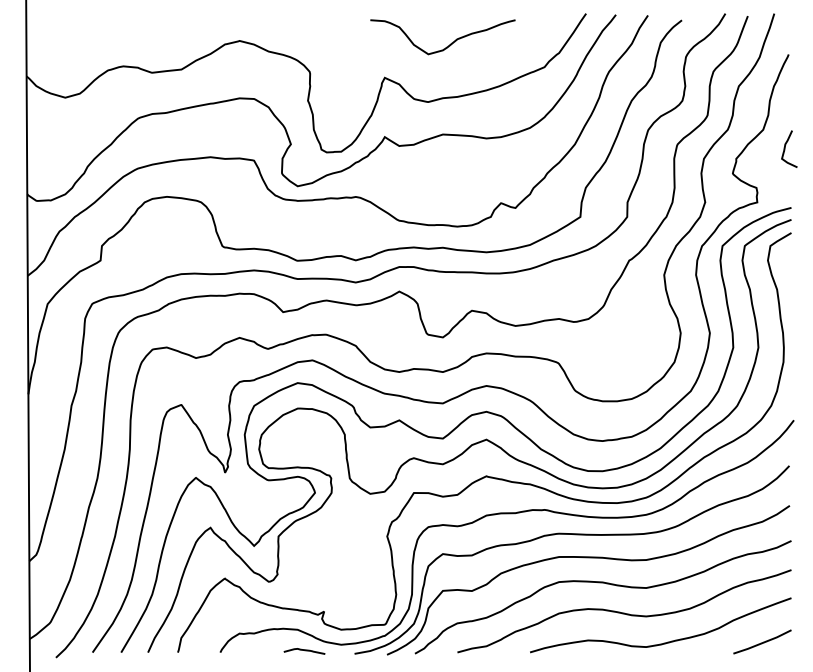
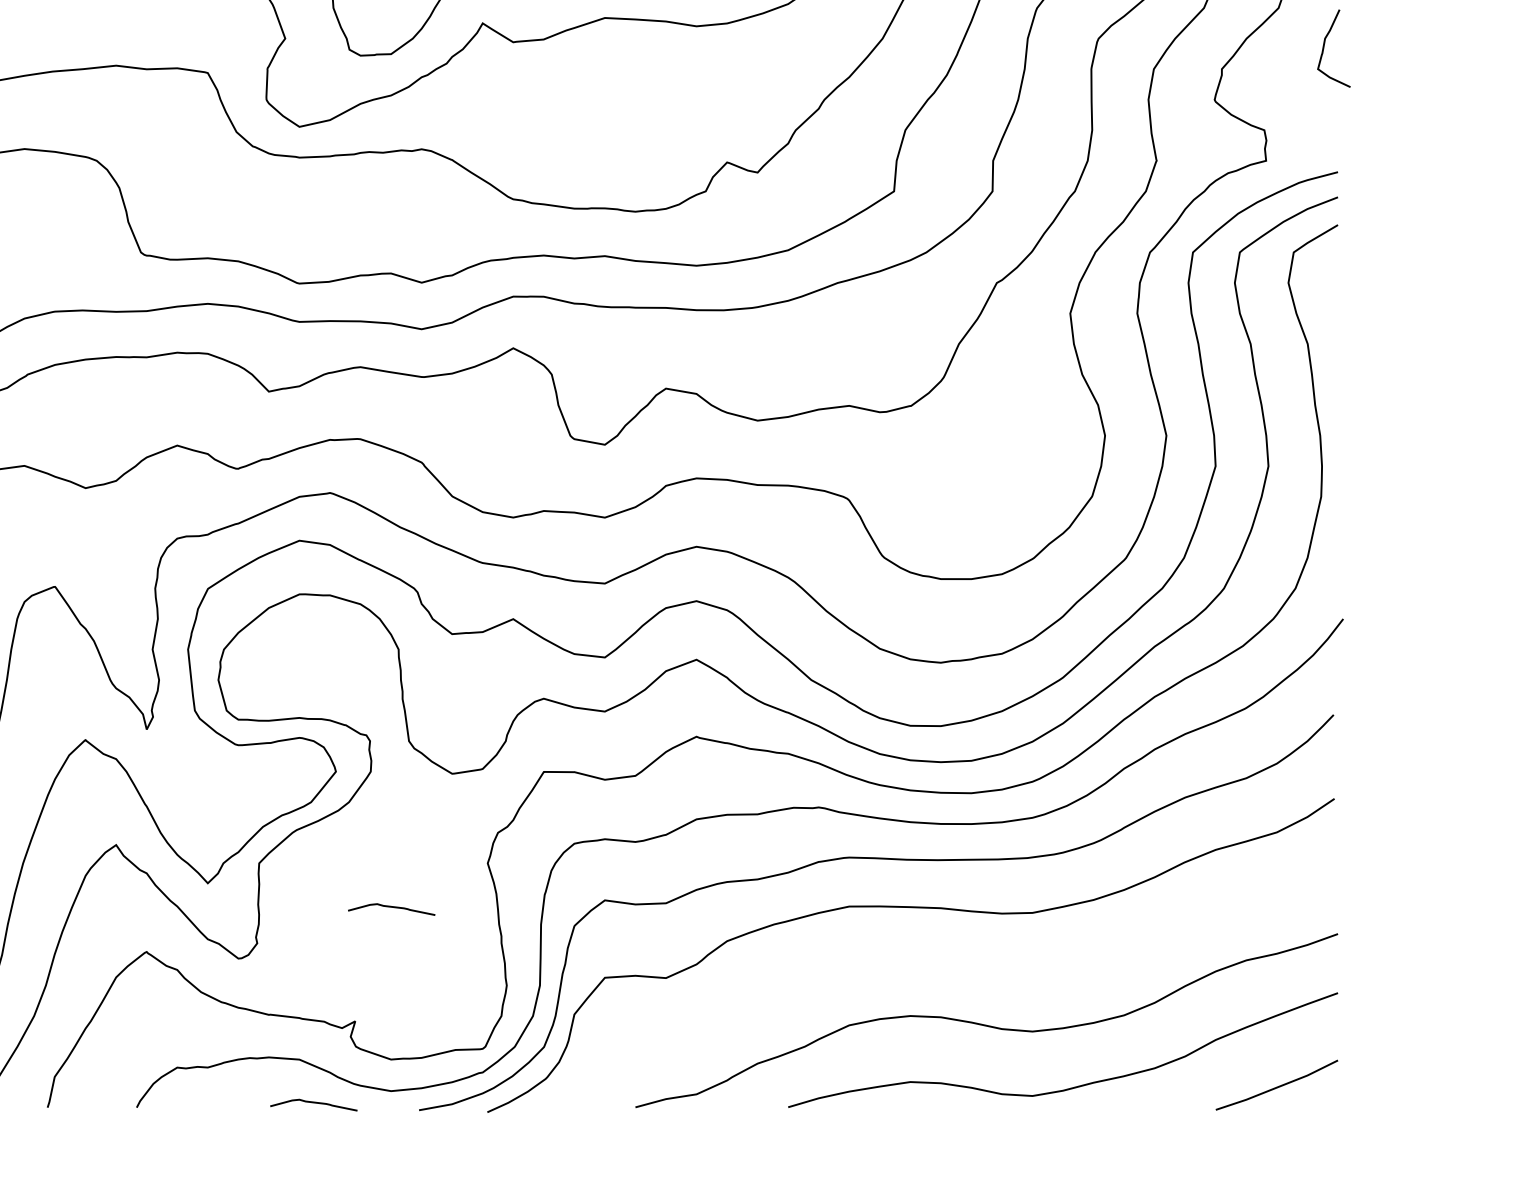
curve: (341, 558) -> (391, 909), added
curve: (606, 584) -> (948, 964), removed

